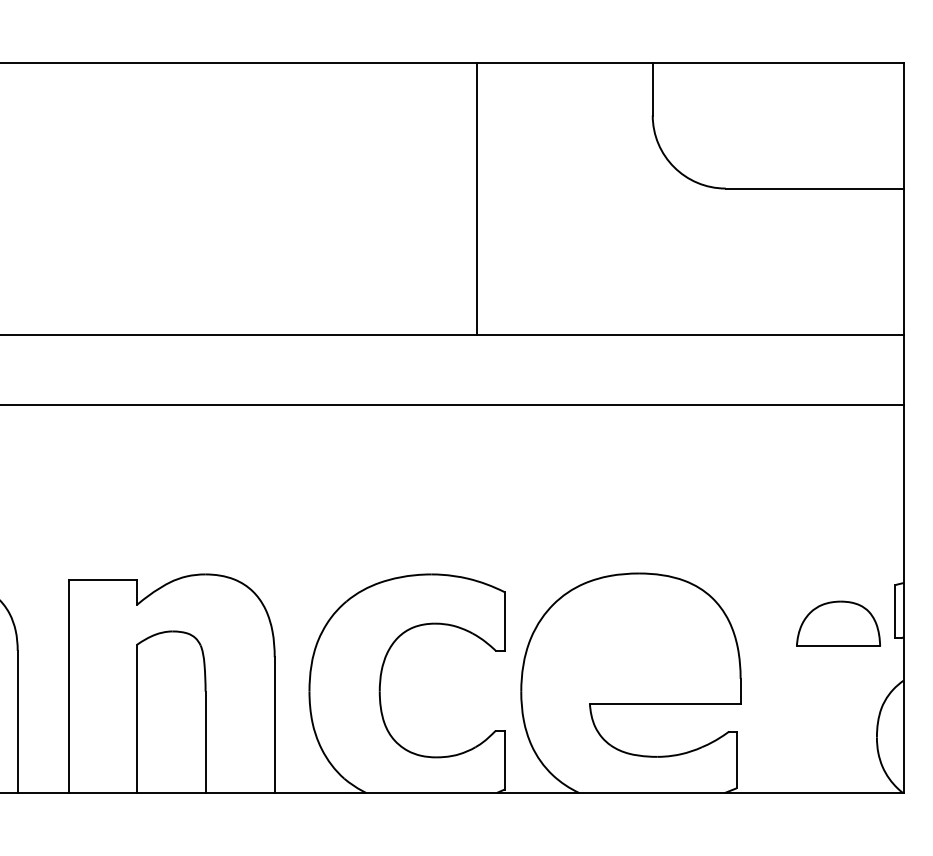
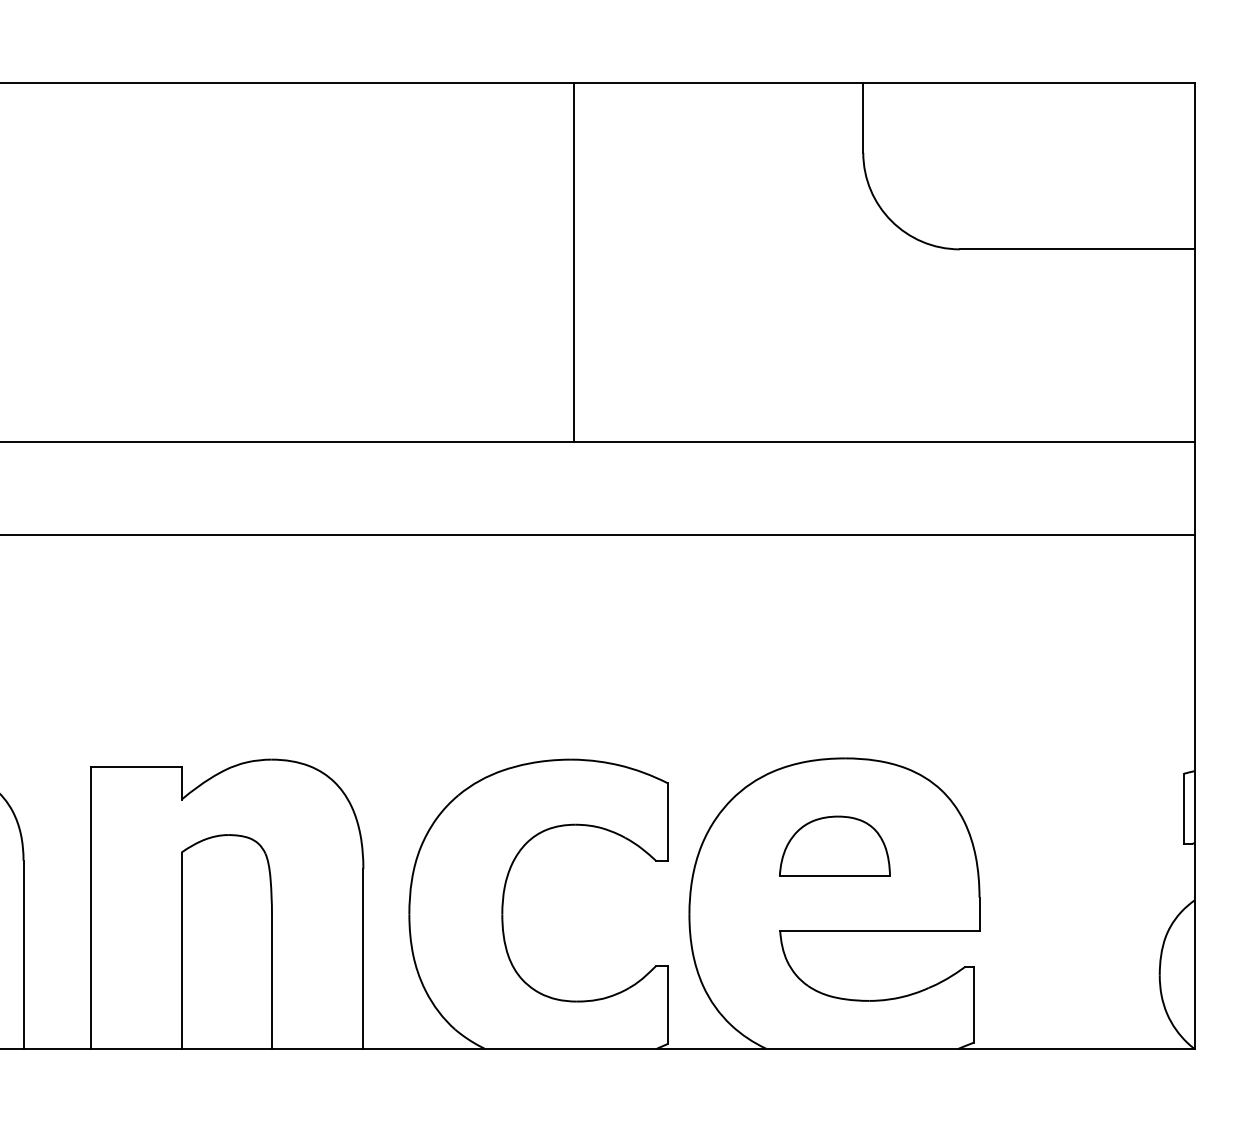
line: (476, 198) -> (573, 262), moved
part: (838, 623) -> (834, 845), moved

